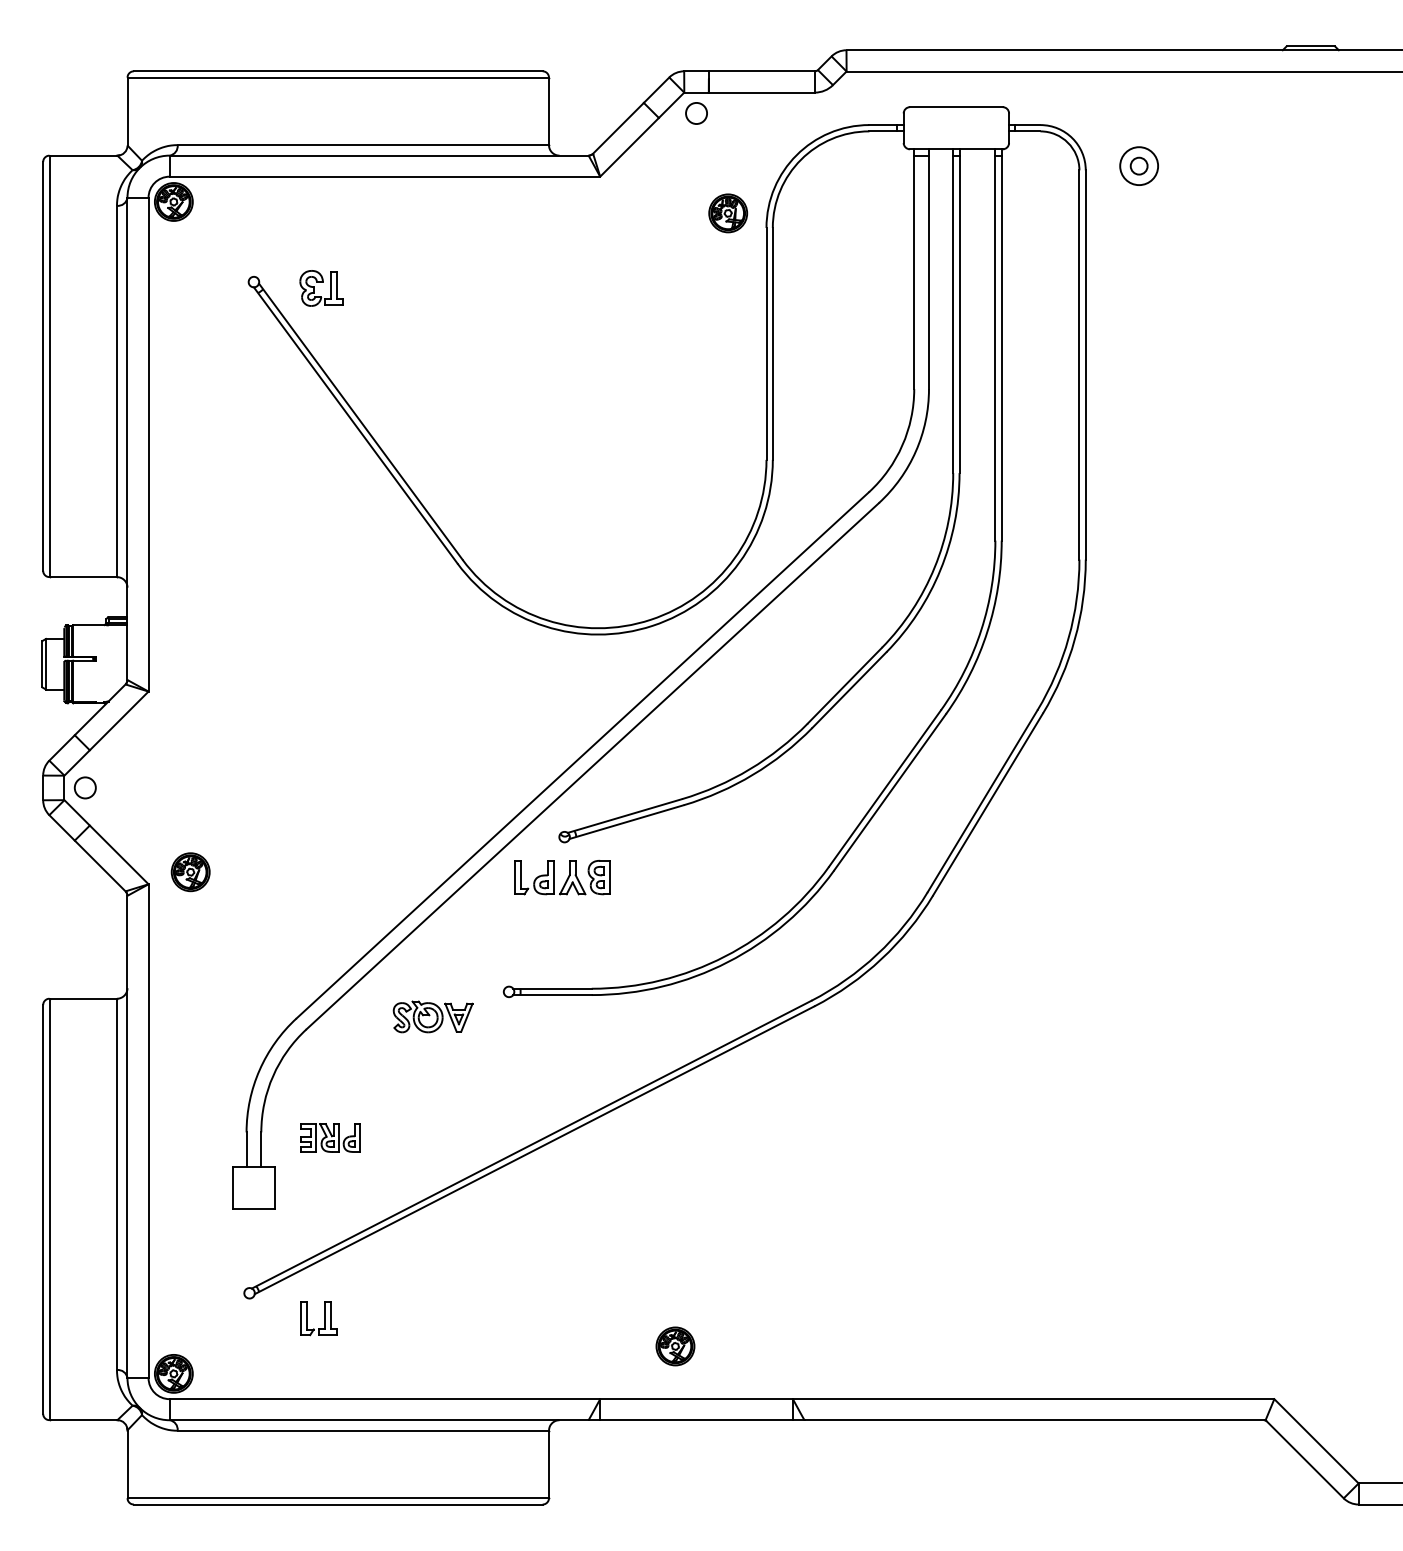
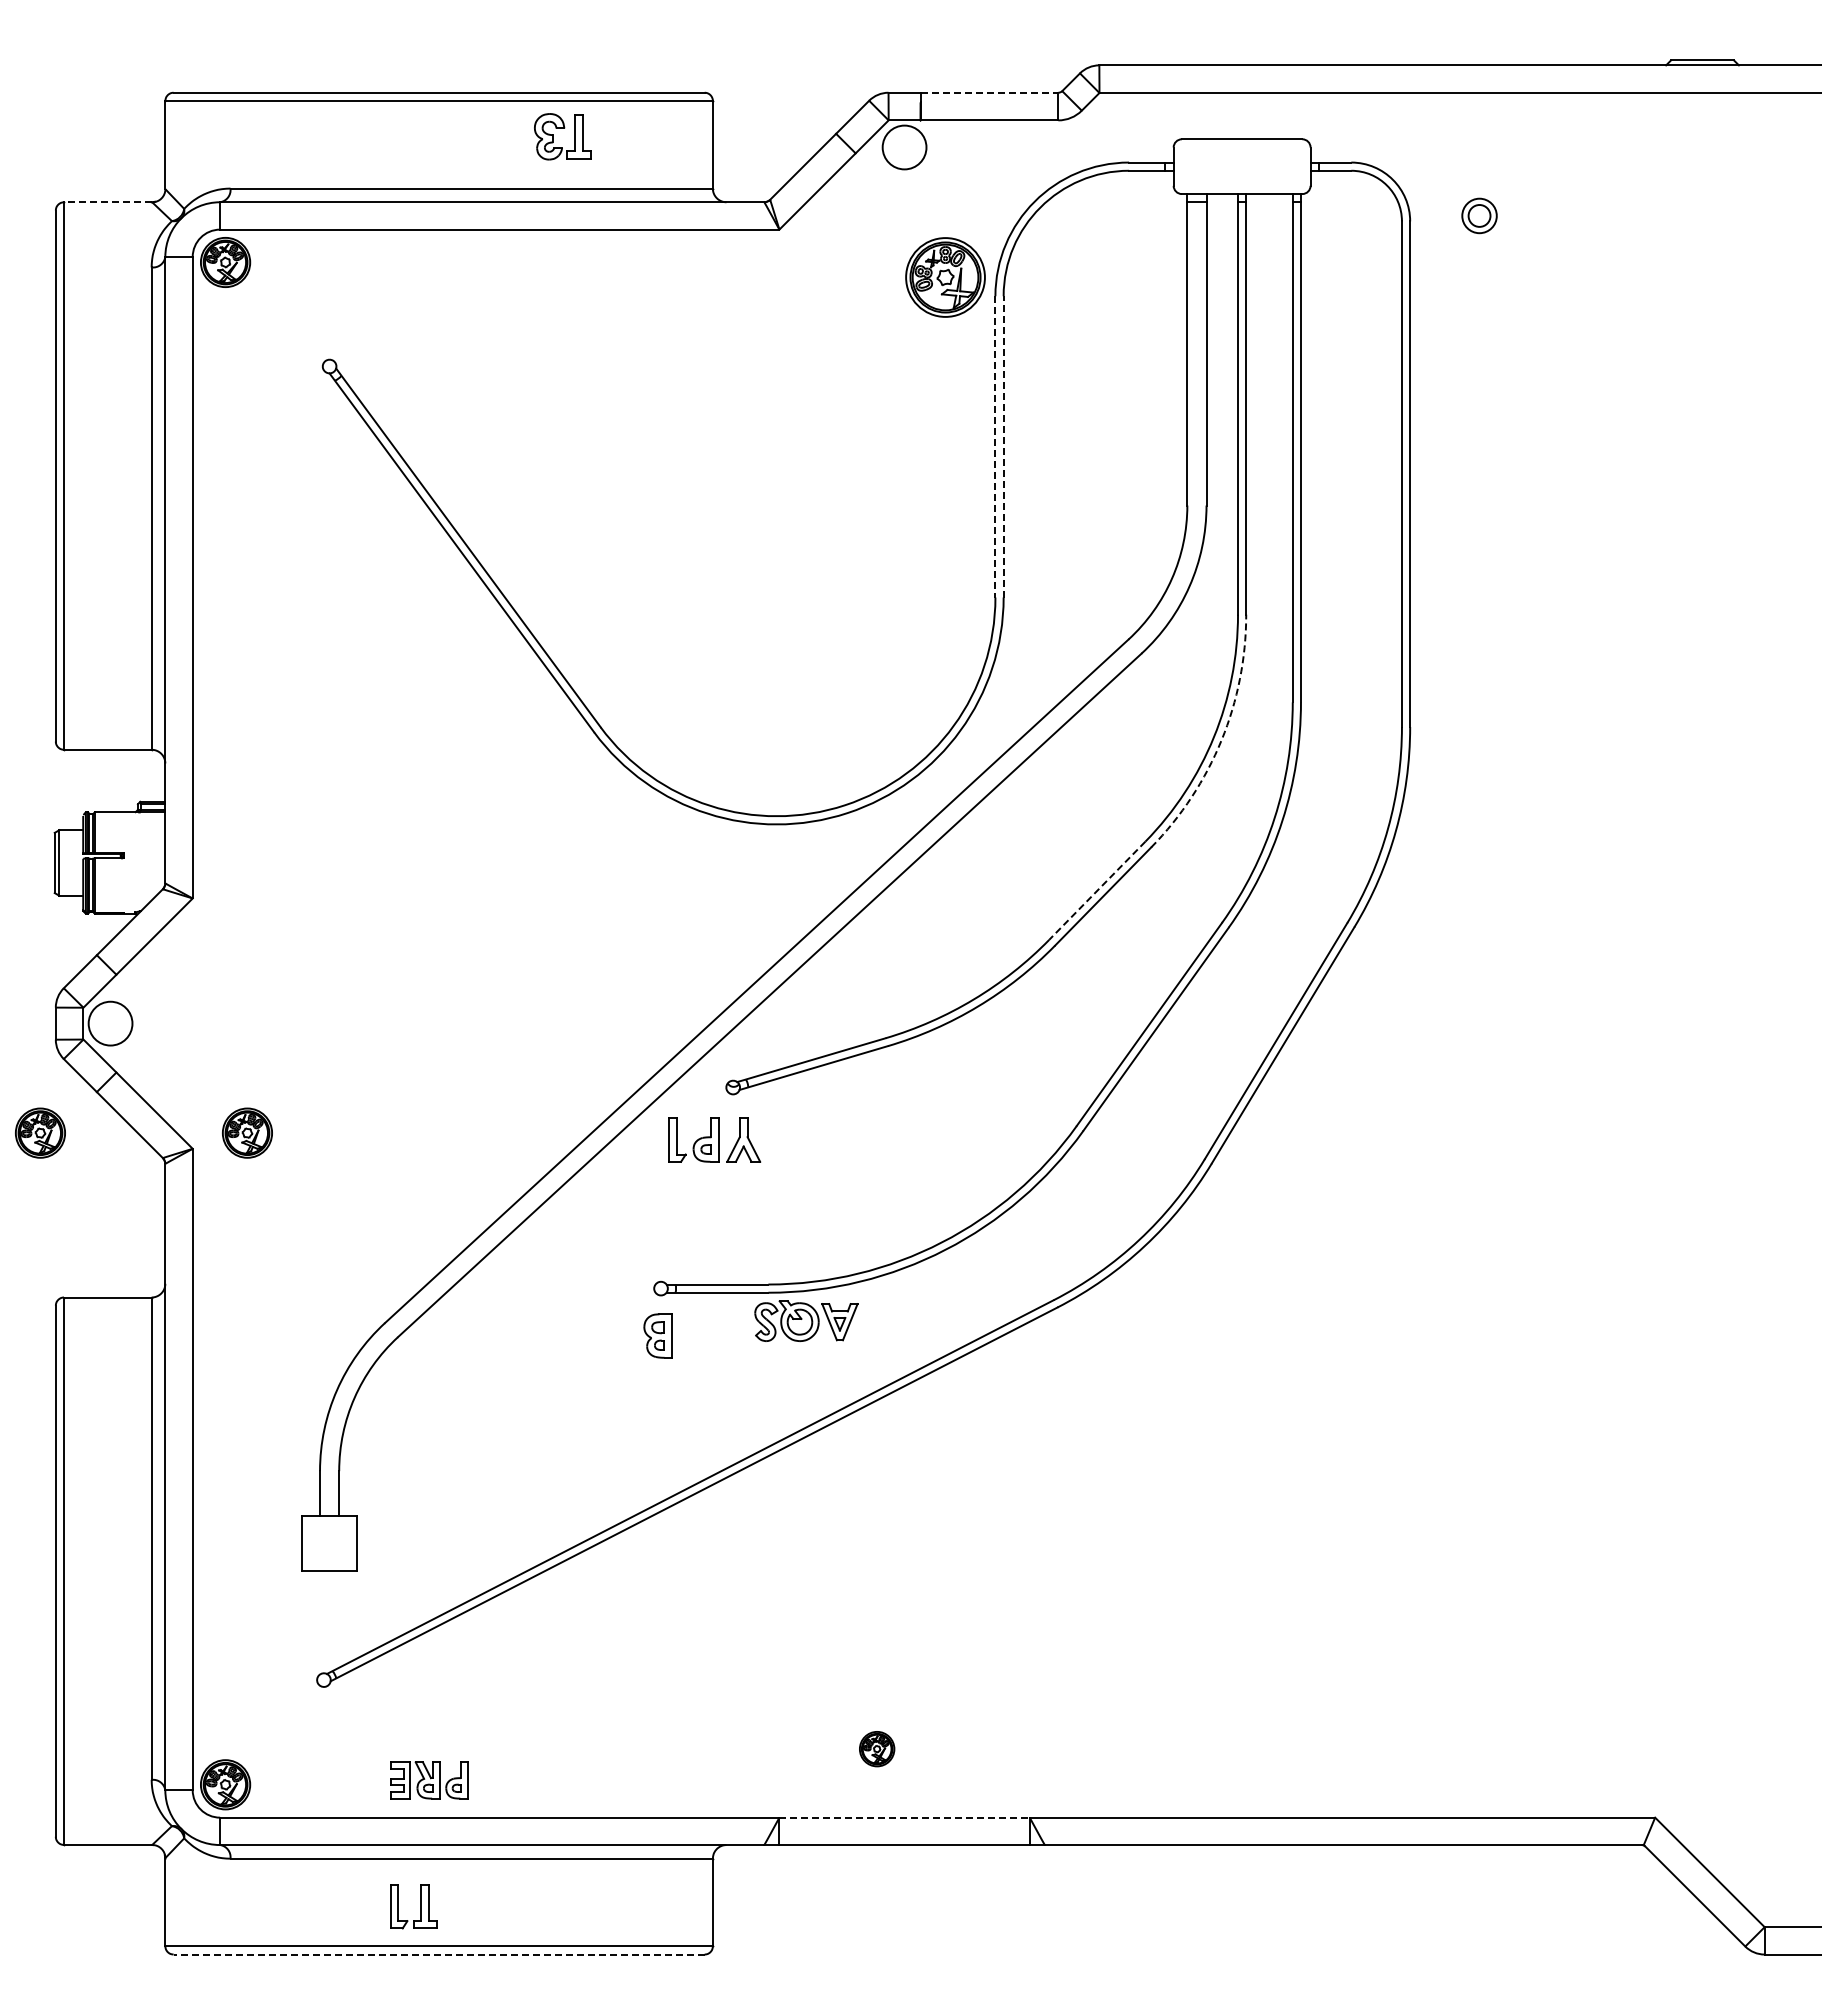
line: (761, 71) -> (989, 92), solid -> dashed
circle: (696, 113) -> (904, 147), size x1.6
line: (82, 155) -> (107, 202), solid -> dashed
circle: (1139, 165) -> (1479, 215), size x0.7
part: (728, 212) -> (945, 276), size x1.6
part: (321, 282) -> (562, 128), moved
line: (766, 343) -> (995, 446), solid -> dashed
line: (772, 343) -> (1003, 446), solid -> dashed
arc: (940, 569) -> (1221, 740), solid -> dashed
line: (845, 685) -> (1097, 890), solid -> dashed
circle: (85, 787) -> (110, 1023), size x1.6
part: (31, 871) -> (40, 1132), added
part: (598, 877) -> (657, 1335), moved
part: (433, 1016) -> (806, 1320), moved
part: (330, 1138) -> (429, 1780), moved
part: (323, 1318) -> (420, 1906), moved
part: (674, 1345) -> (876, 1748), size x0.7
line: (697, 1399) -> (905, 1817), solid -> dashed
line: (338, 1504) -> (439, 1954), solid -> dashed

